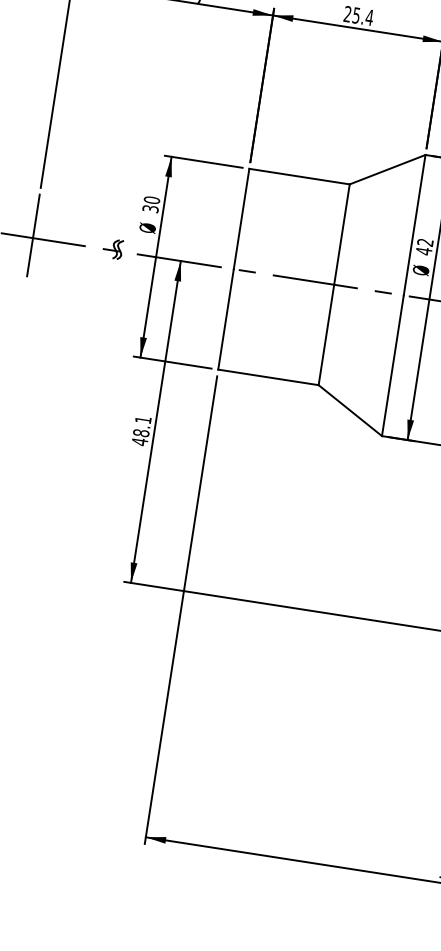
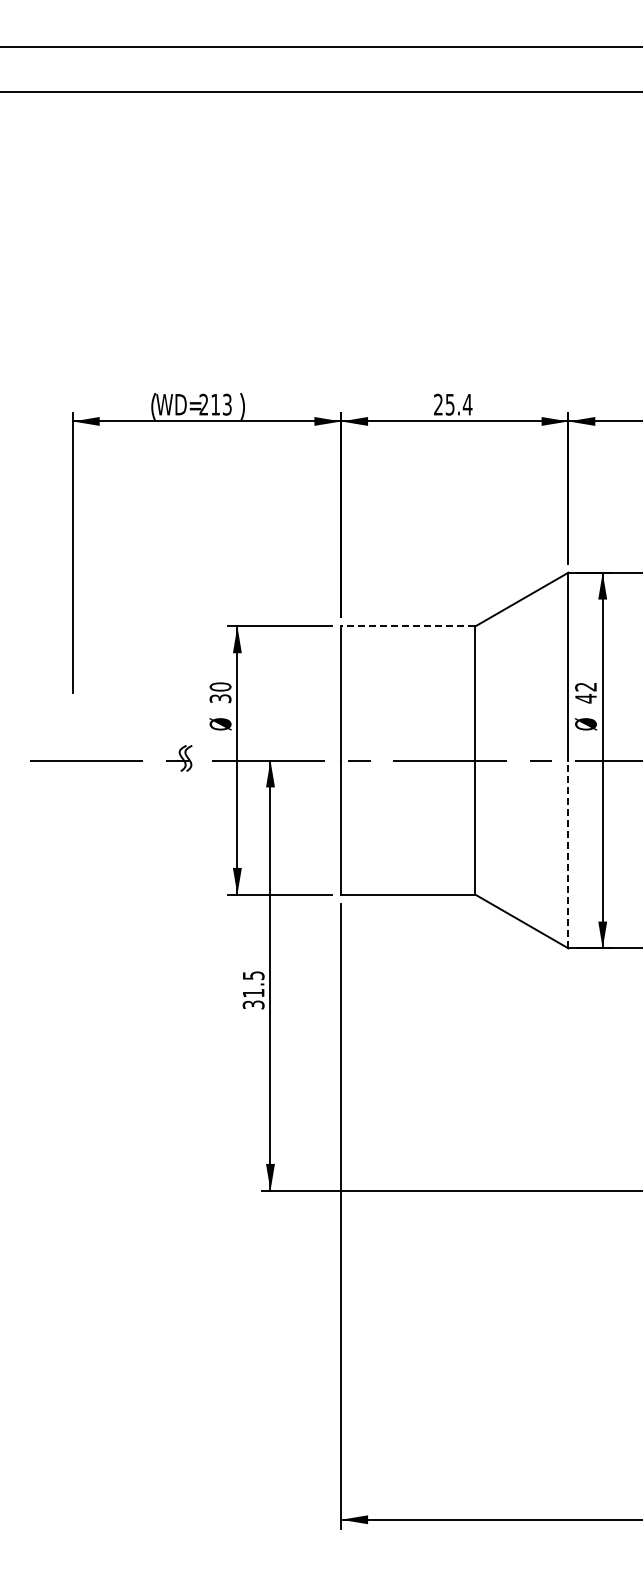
line: (298, 176) -> (407, 626), solid -> dashed
line: (33, 235) -> (72, 756), removed
line: (392, 365) -> (568, 854), solid -> dashed
text: (141, 431) -> (253, 990), 48.1 -> 31.5

